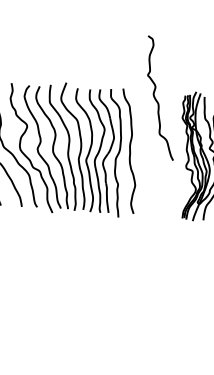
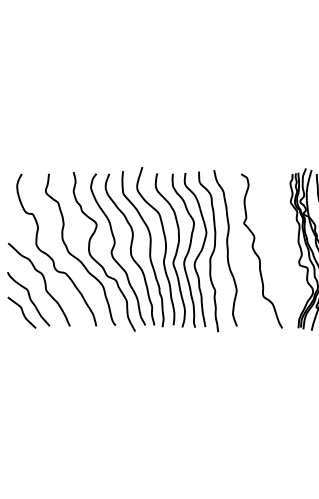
curve: (156, 98) -> (256, 252), moved

